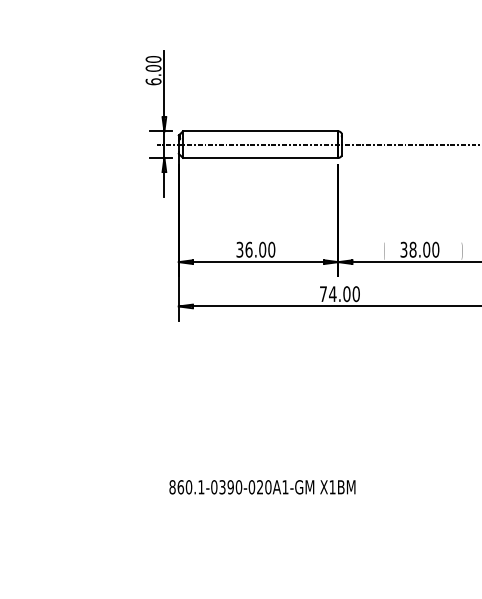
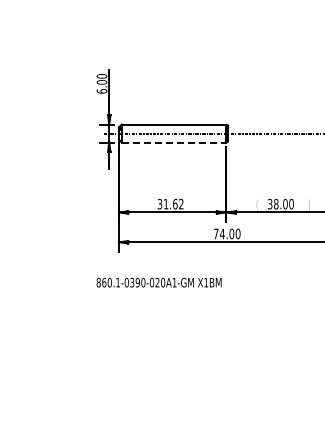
line: (261, 157) -> (174, 142), solid -> dashed
text: (260, 248) -> (173, 203), 36.00 -> 31.62
text: (261, 486) -> (158, 282), moved

